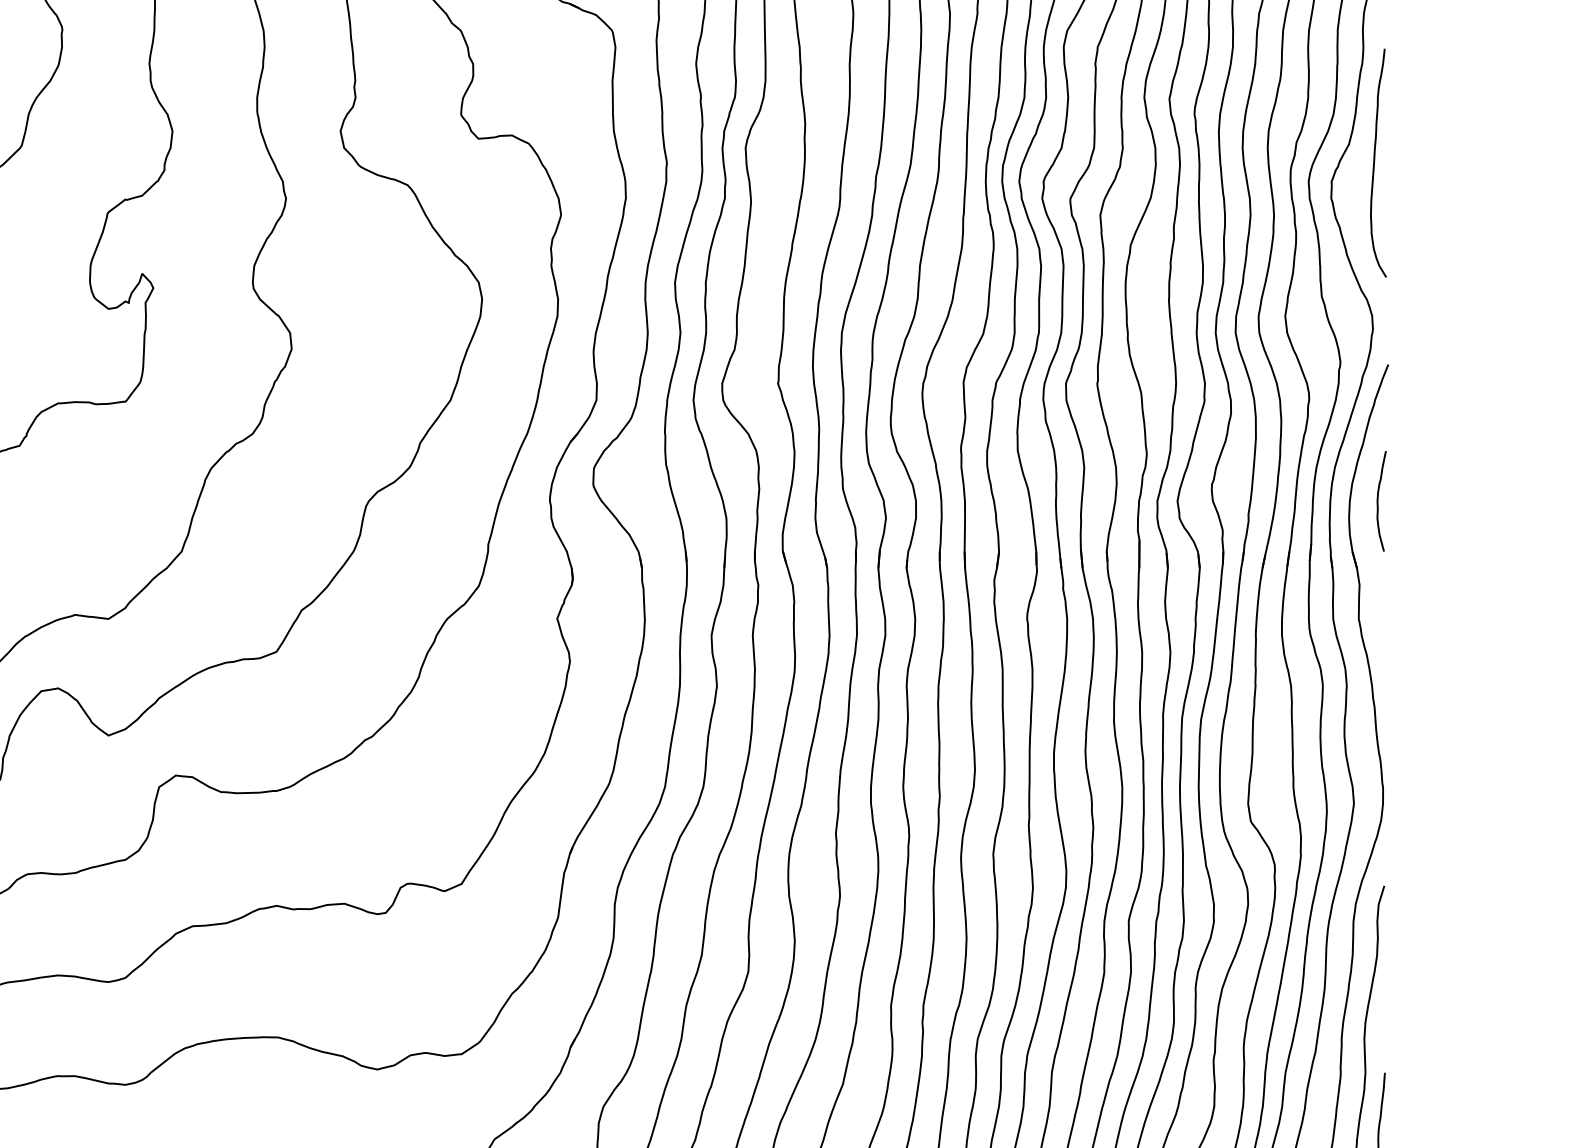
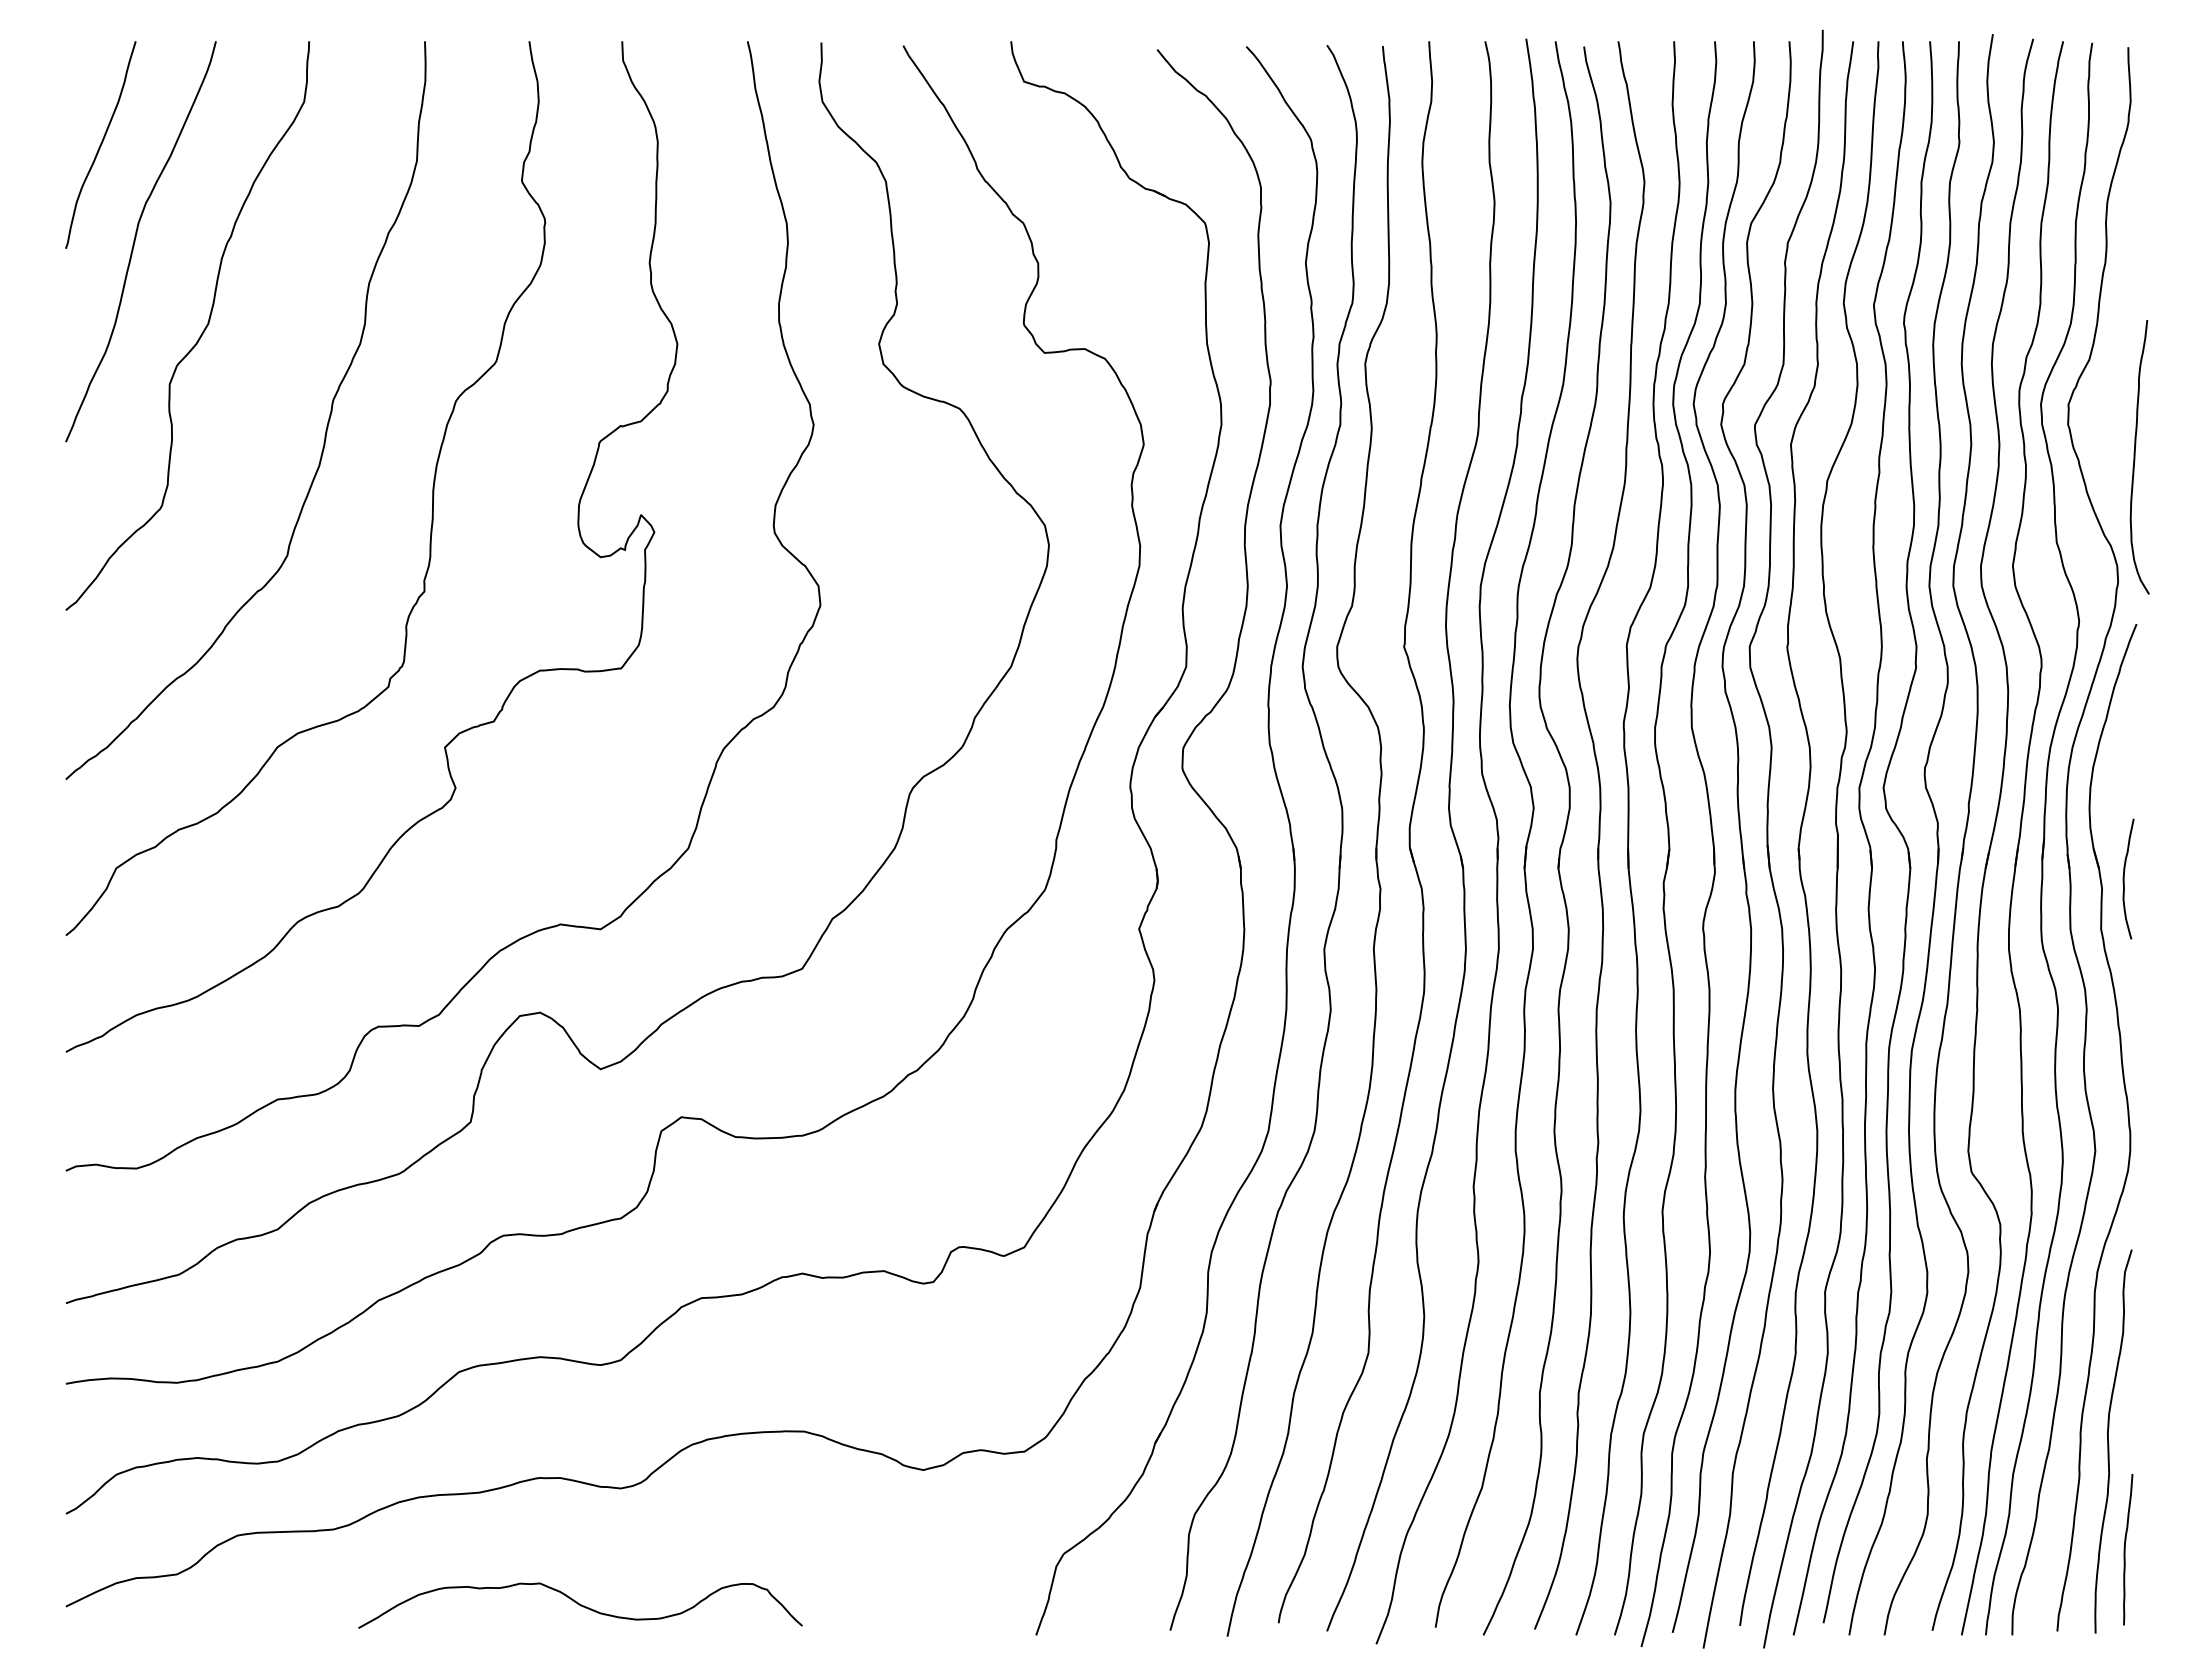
curve: (1374, 163) -> (2135, 457), moved
curve: (1378, 500) -> (2124, 878), moved

